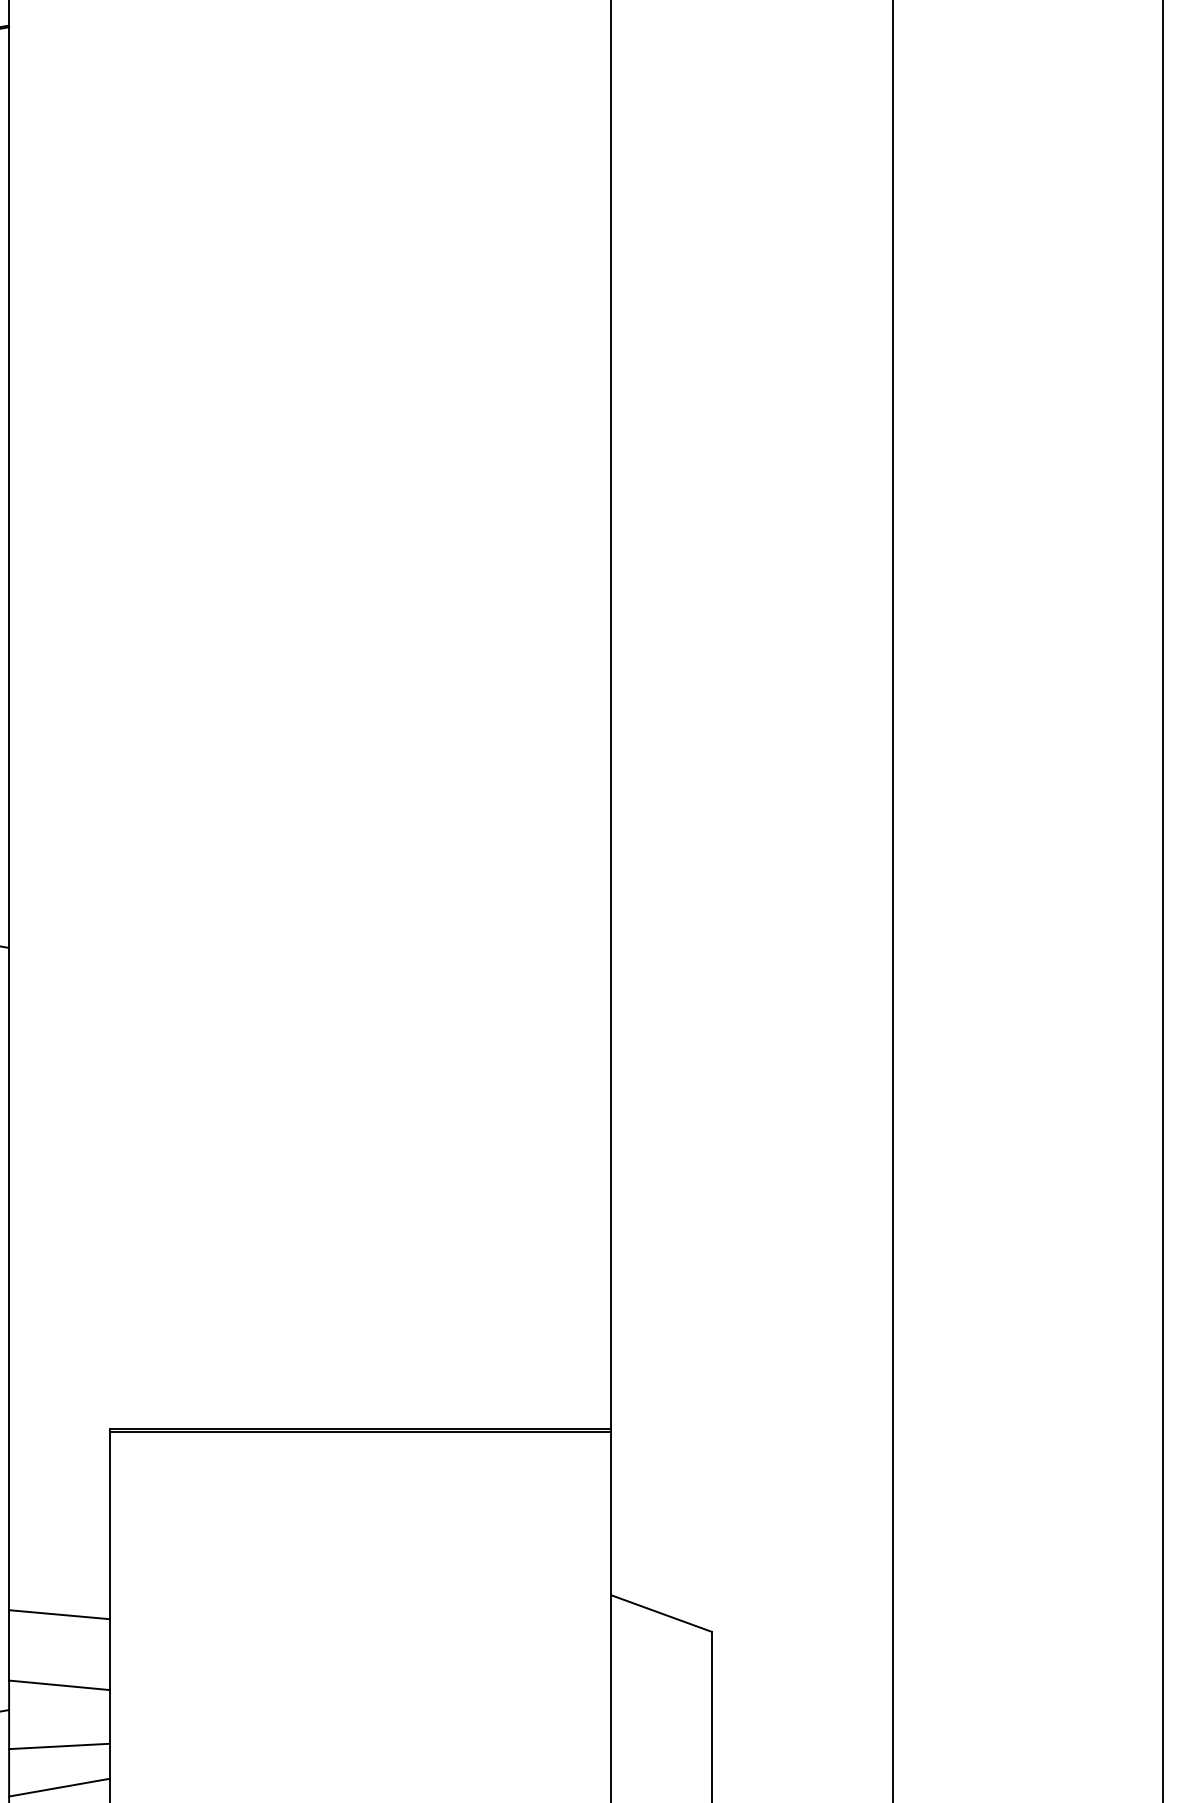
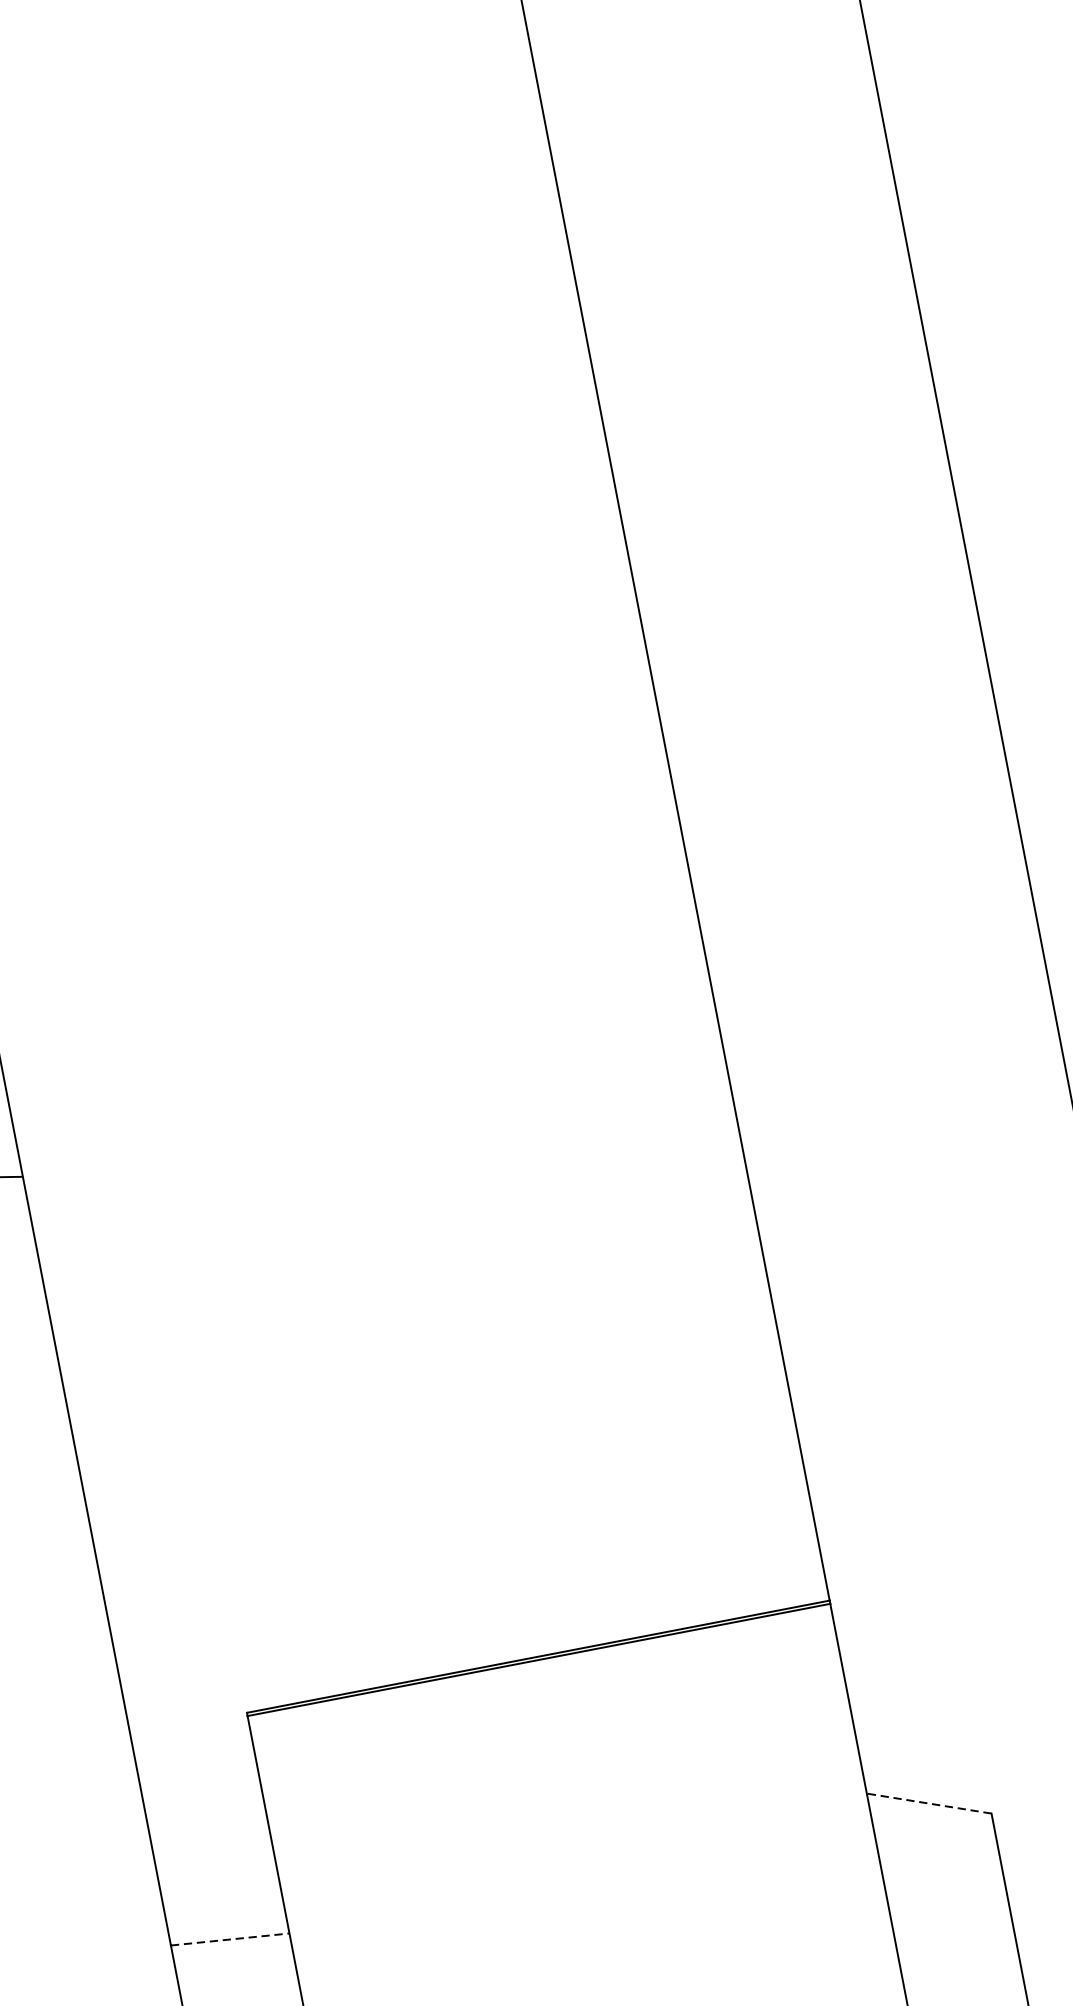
line: (661, 1613) -> (928, 1803), solid -> dashed
line: (59, 1614) -> (230, 1939), solid -> dashed

